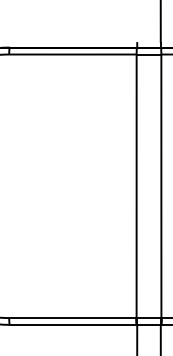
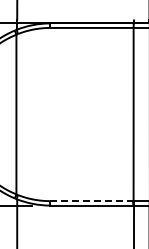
line: (74, 318) -> (92, 201), solid -> dashed

